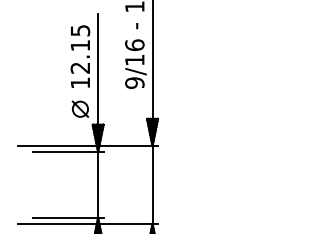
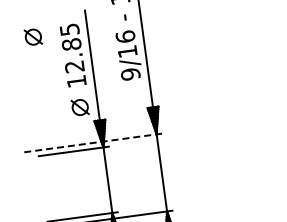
part: (43, 32) -> (33, 36), added
text: (80, 45) -> (71, 44), 12.15 -> 12.85
line: (88, 146) -> (93, 143), solid -> dashed

